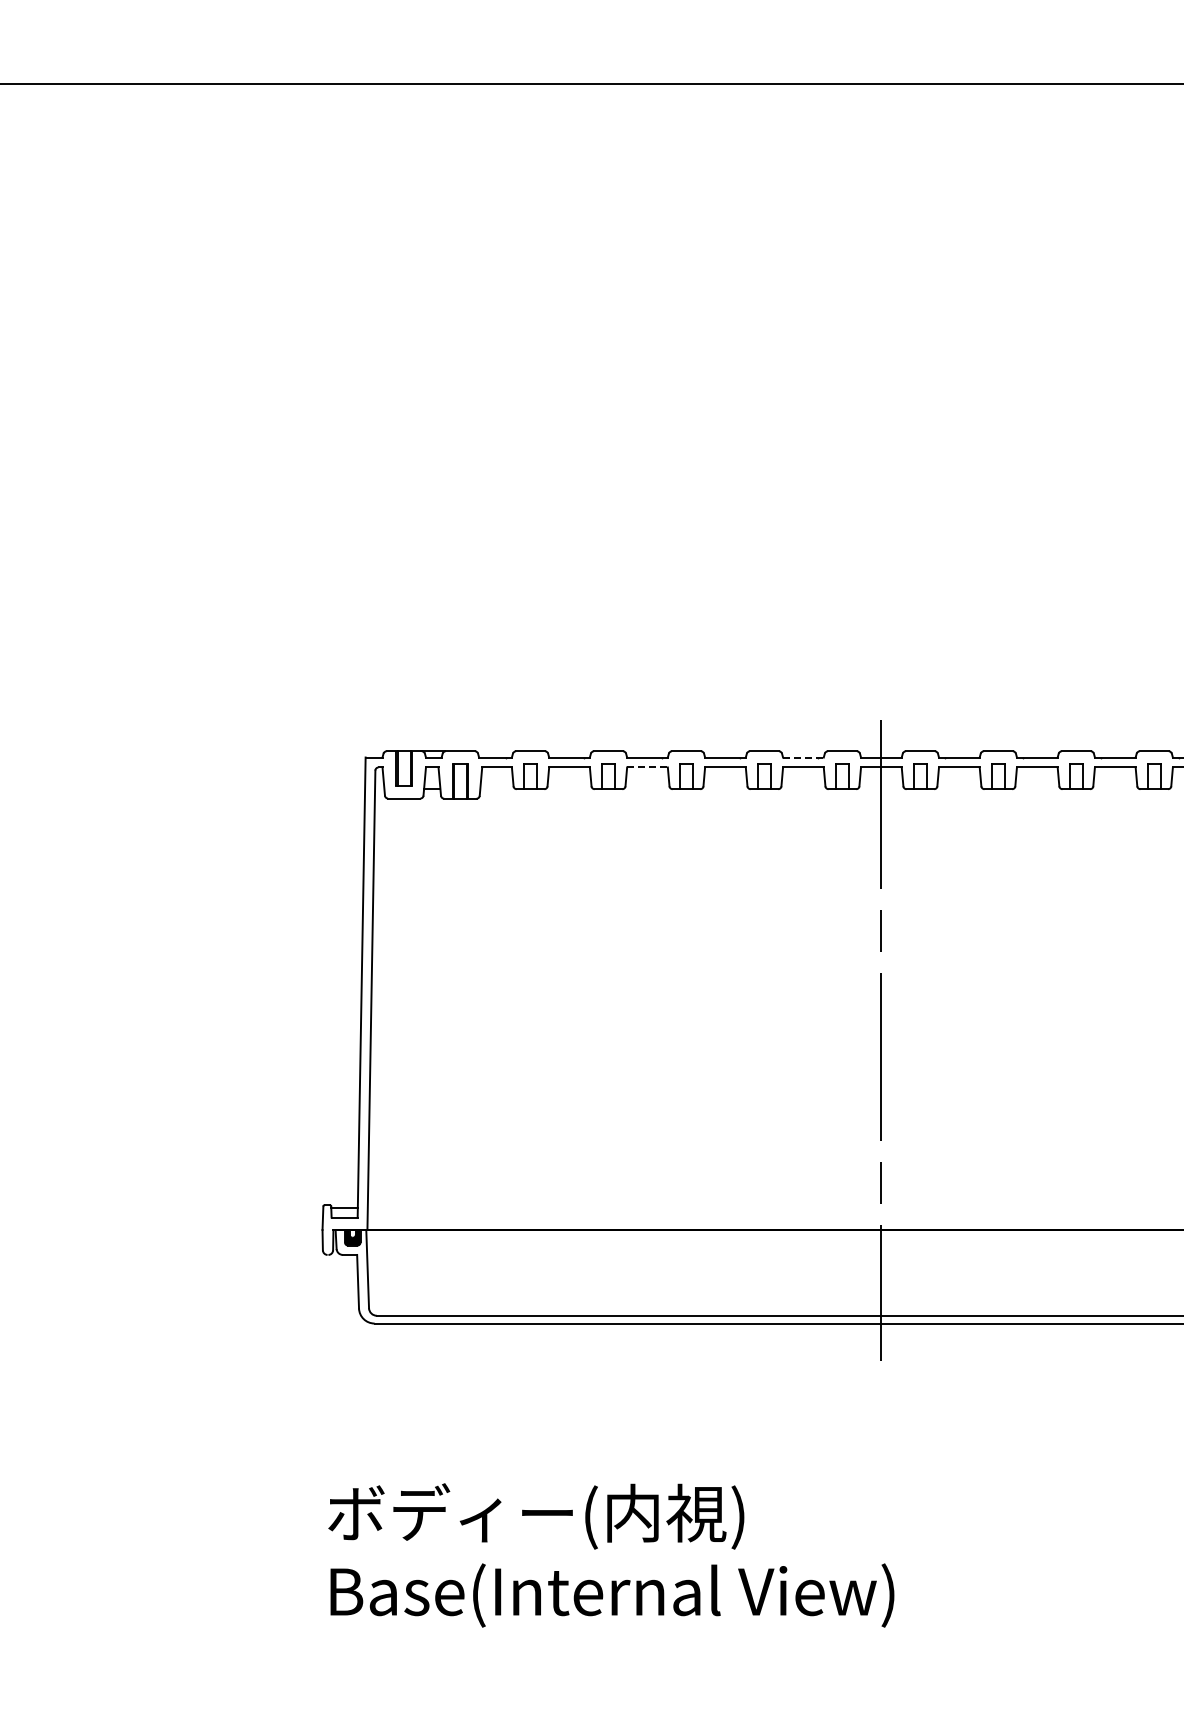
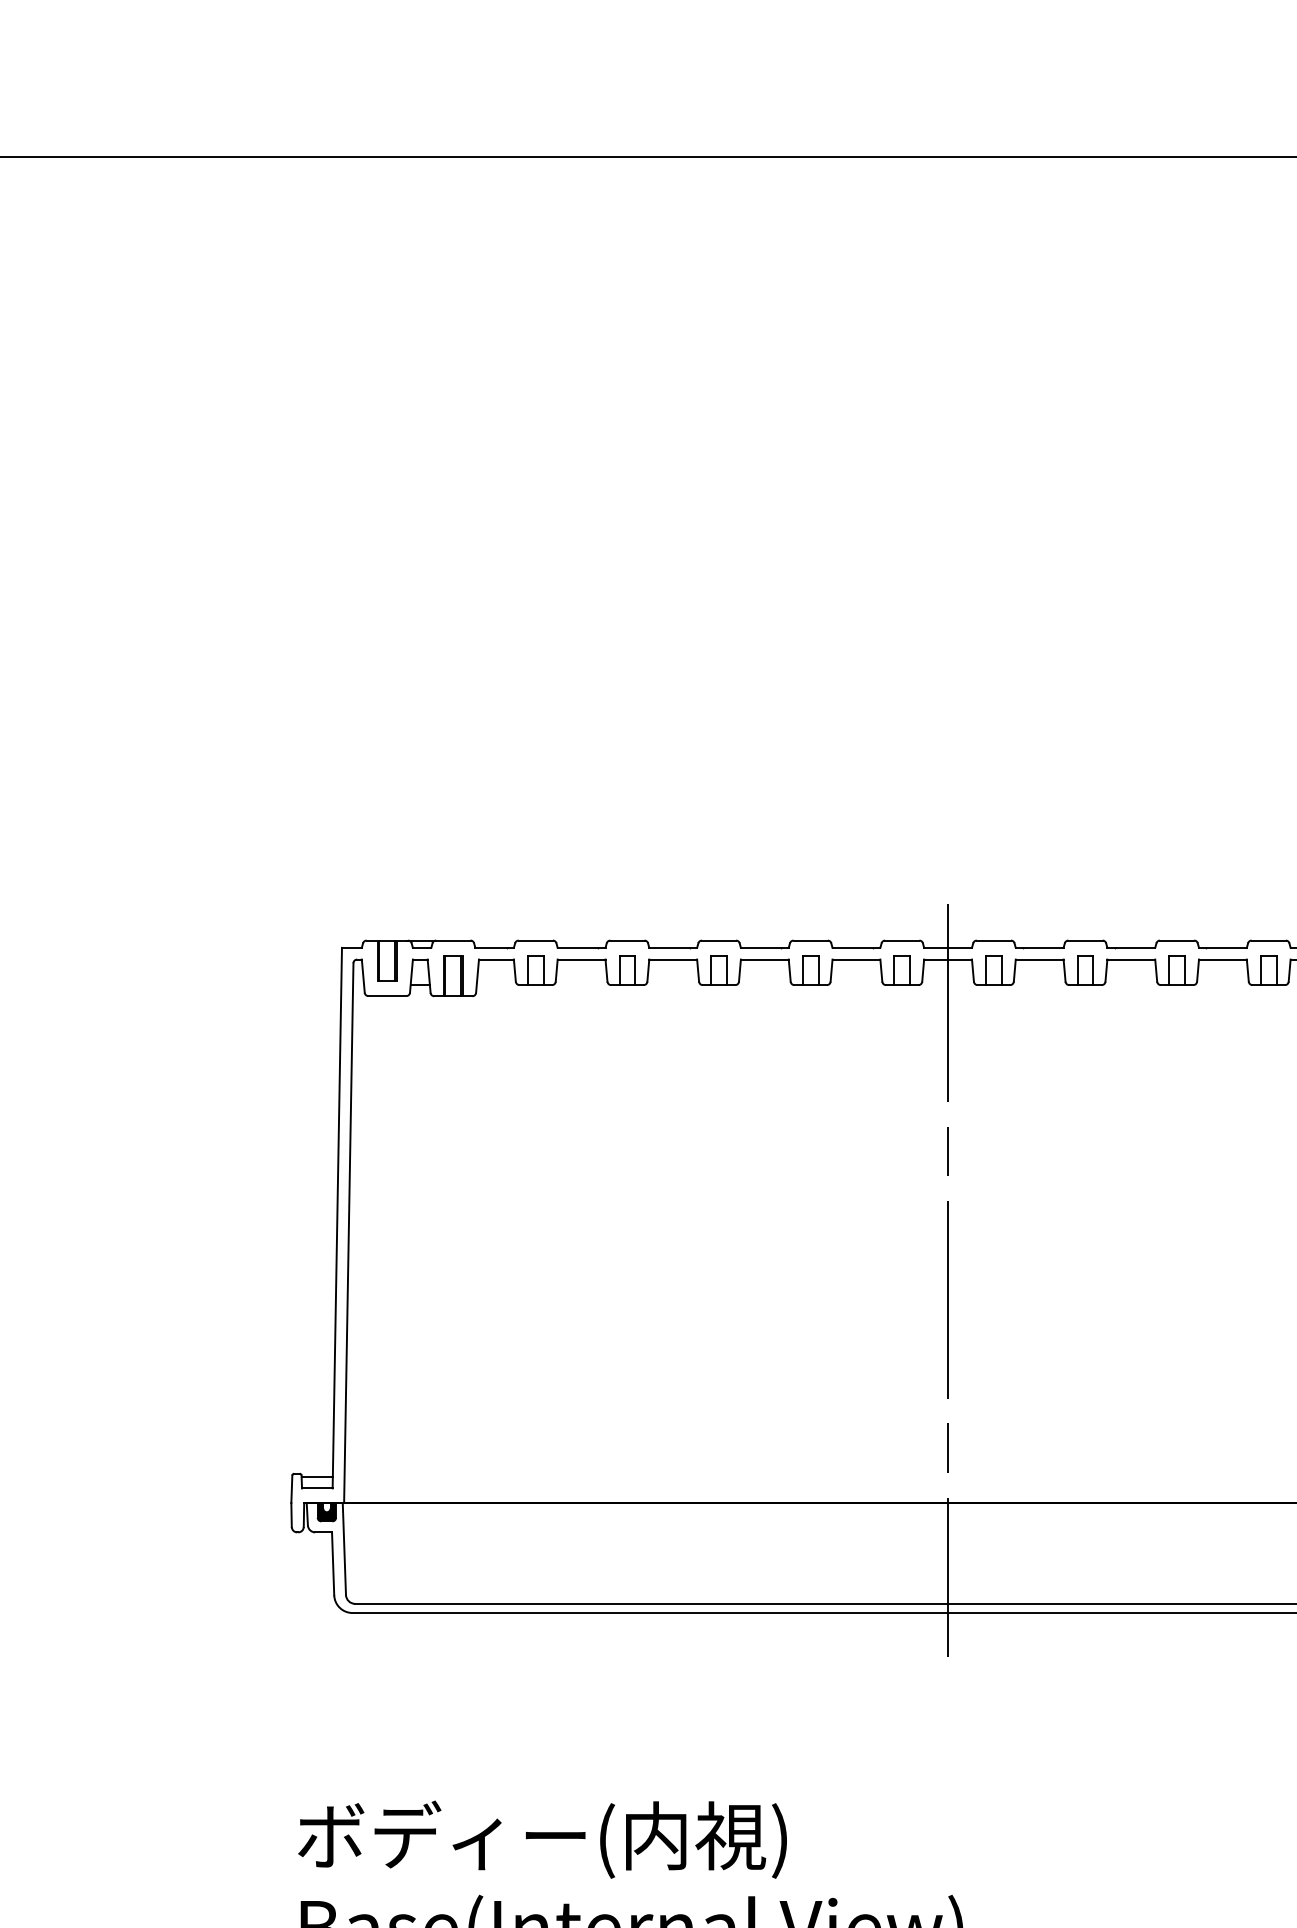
line: (803, 757) -> (856, 947), dashed -> solid
line: (647, 767) -> (673, 959), dashed -> solid

